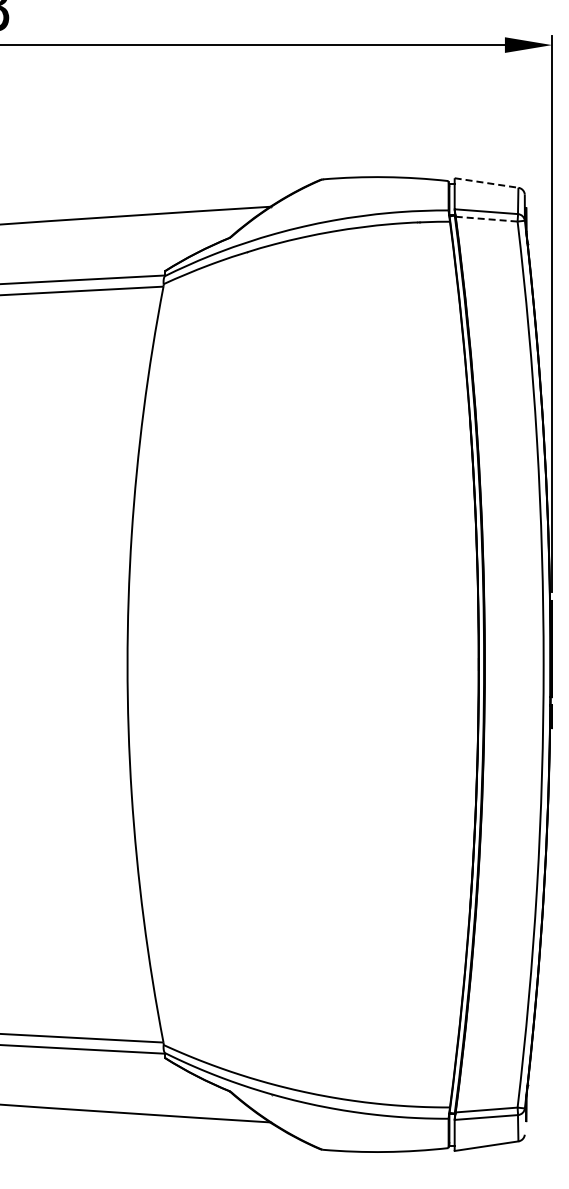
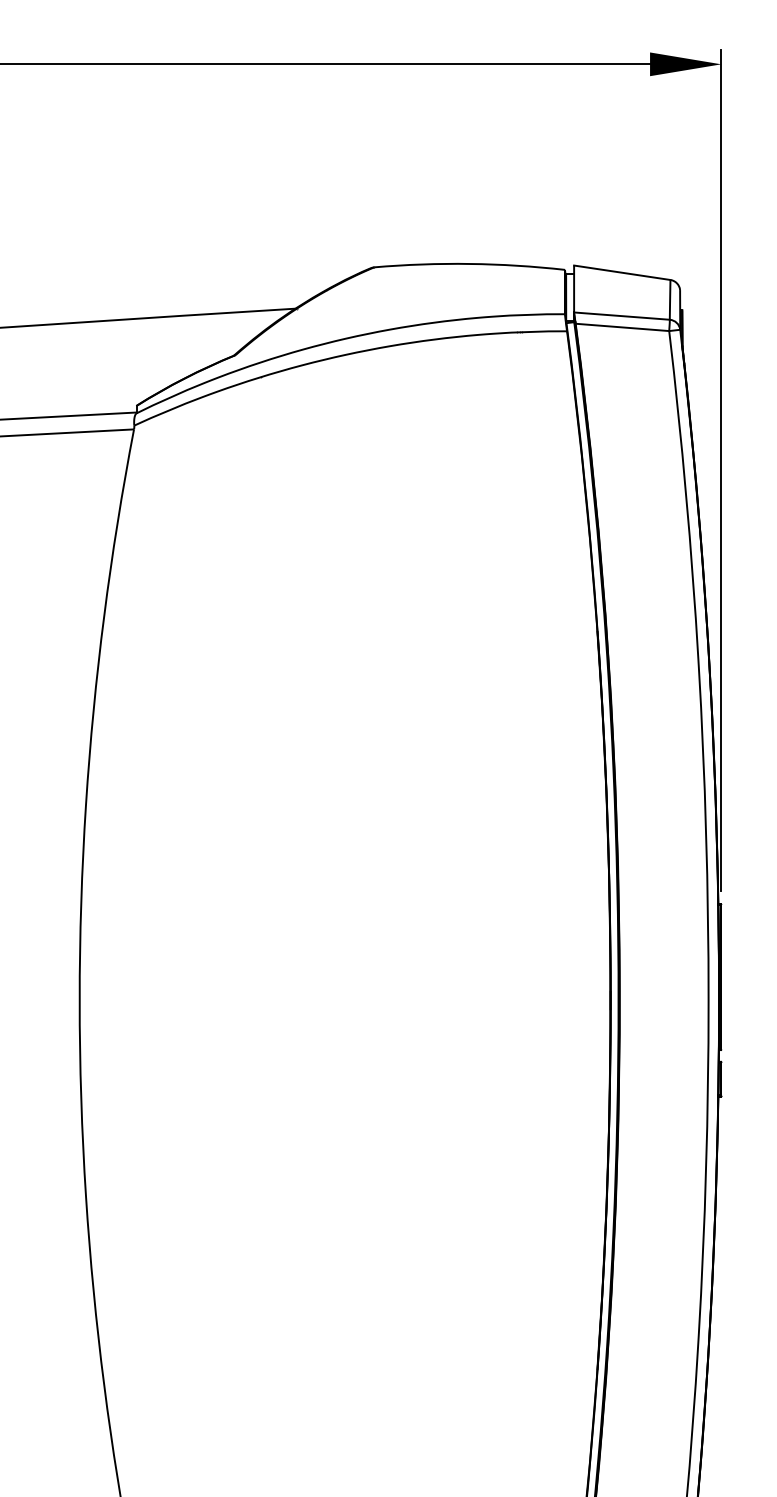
line: (487, 183) -> (623, 273), dashed -> solid
line: (487, 219) -> (623, 327), dashed -> solid

